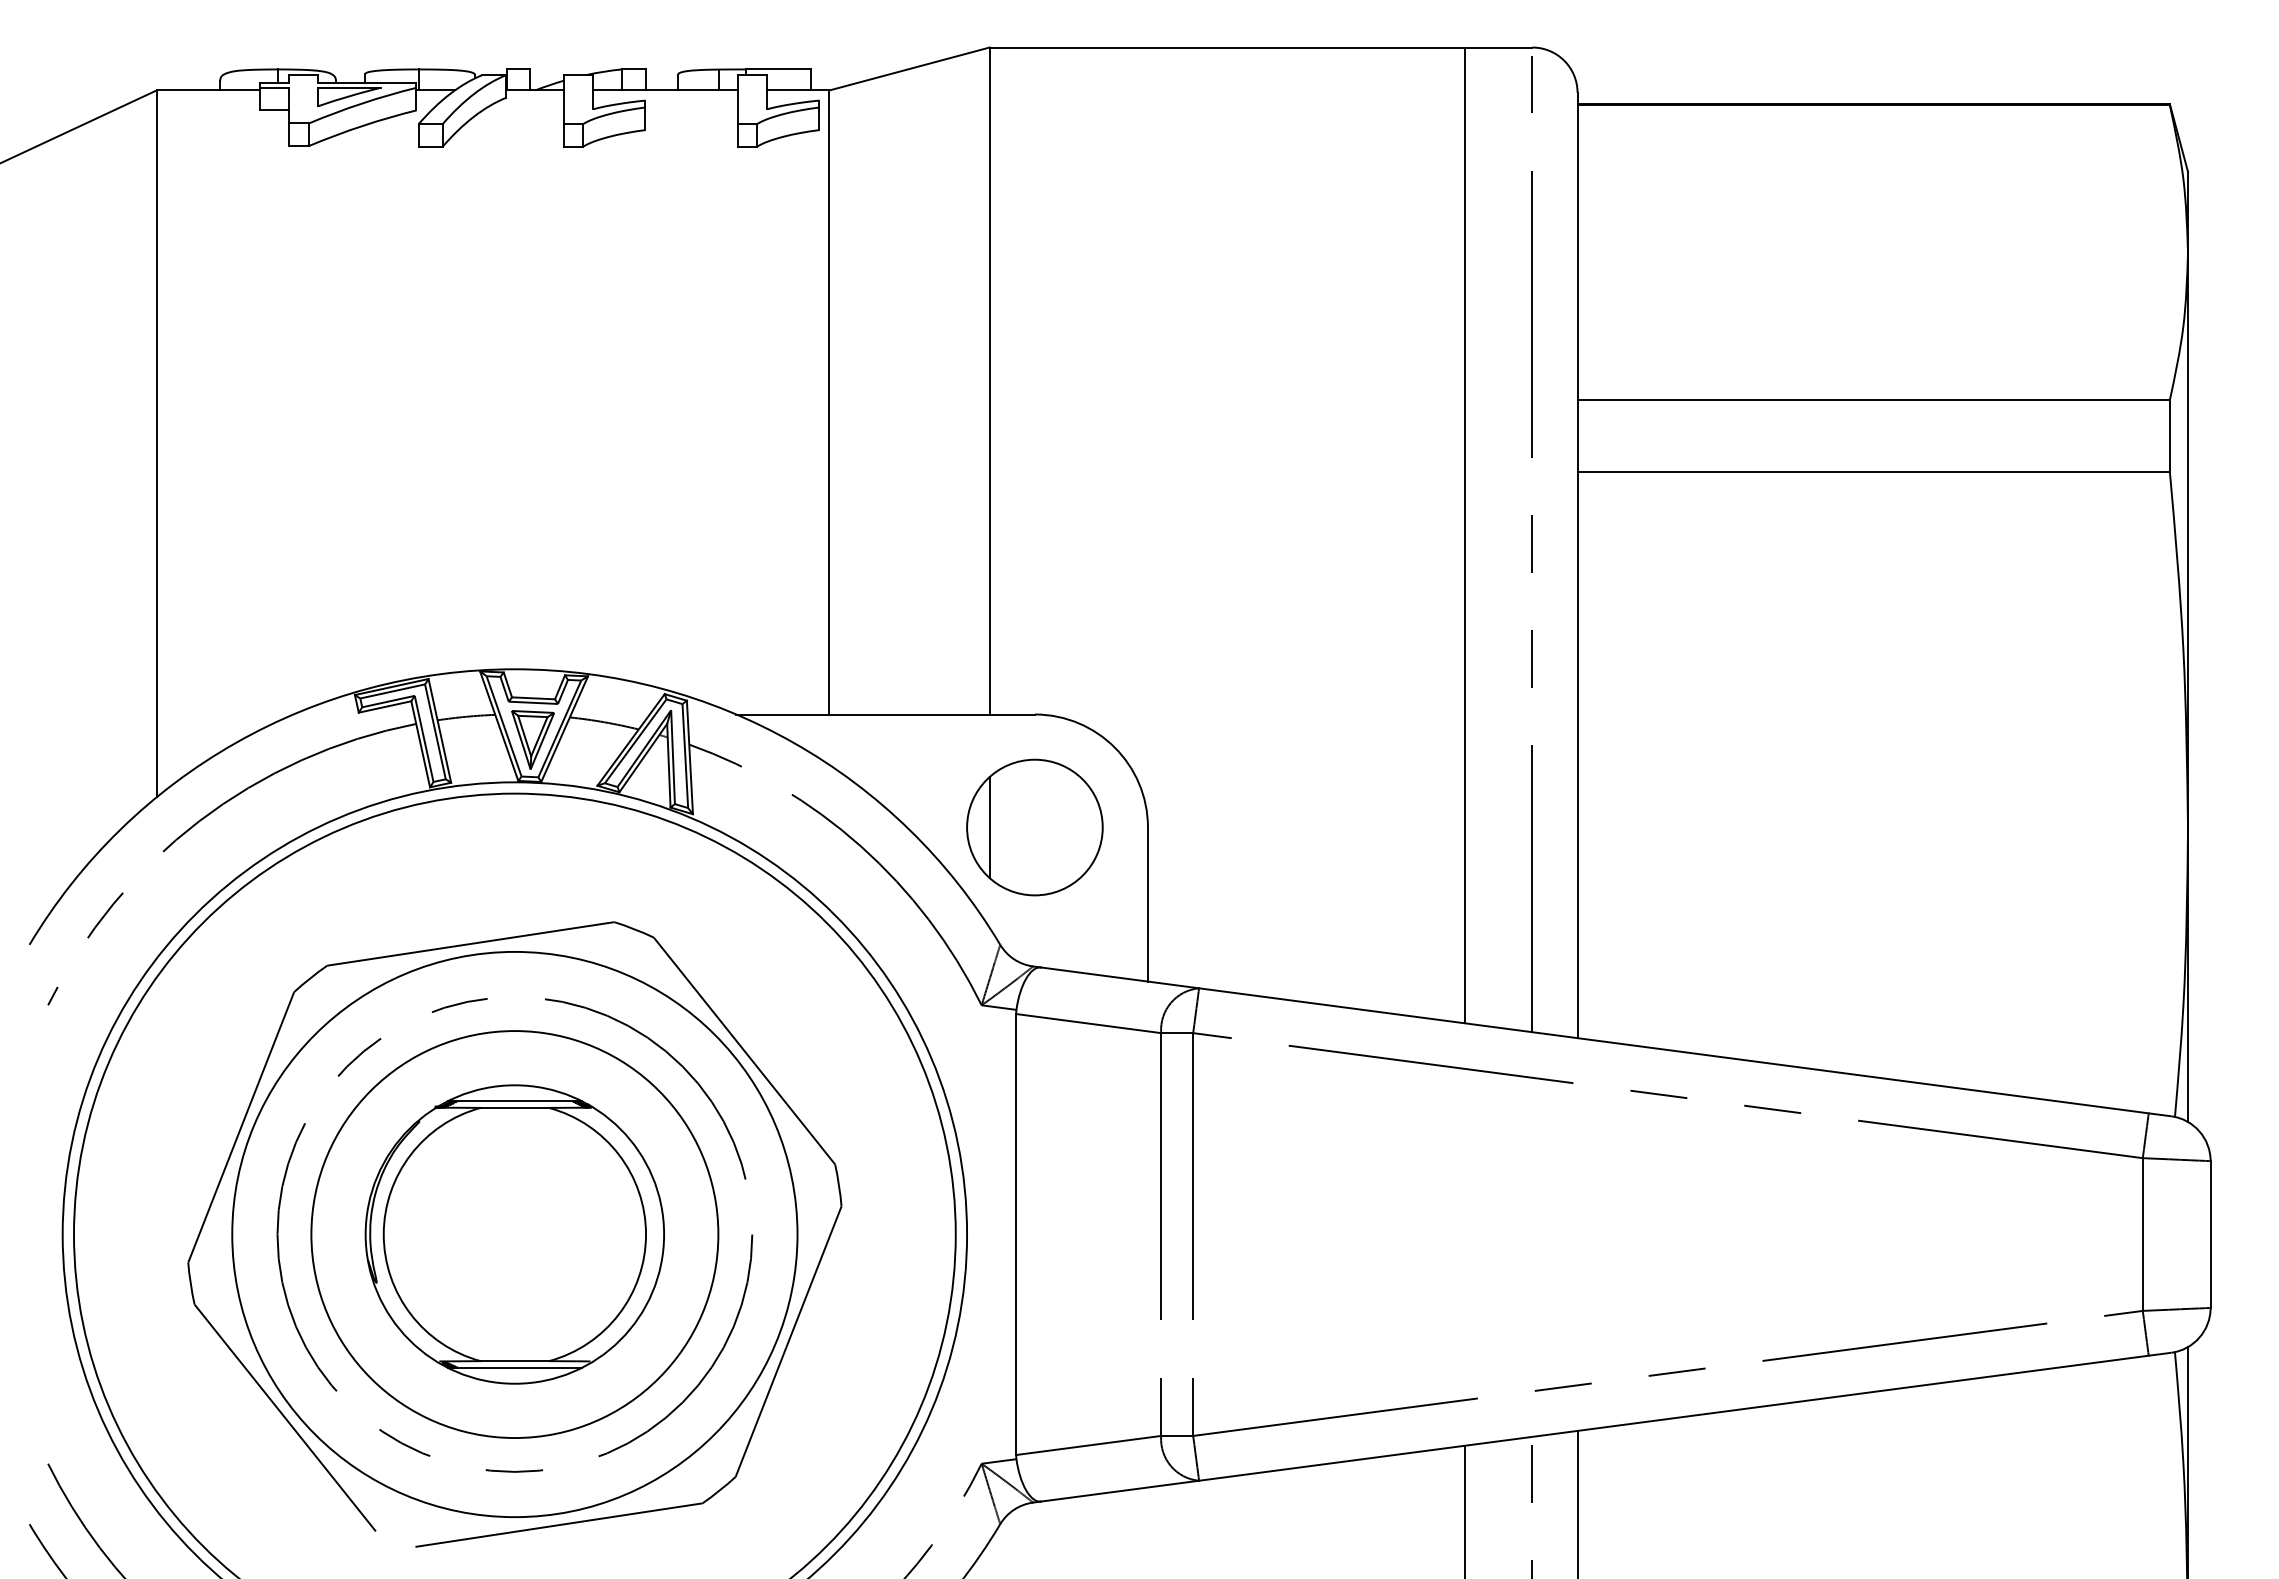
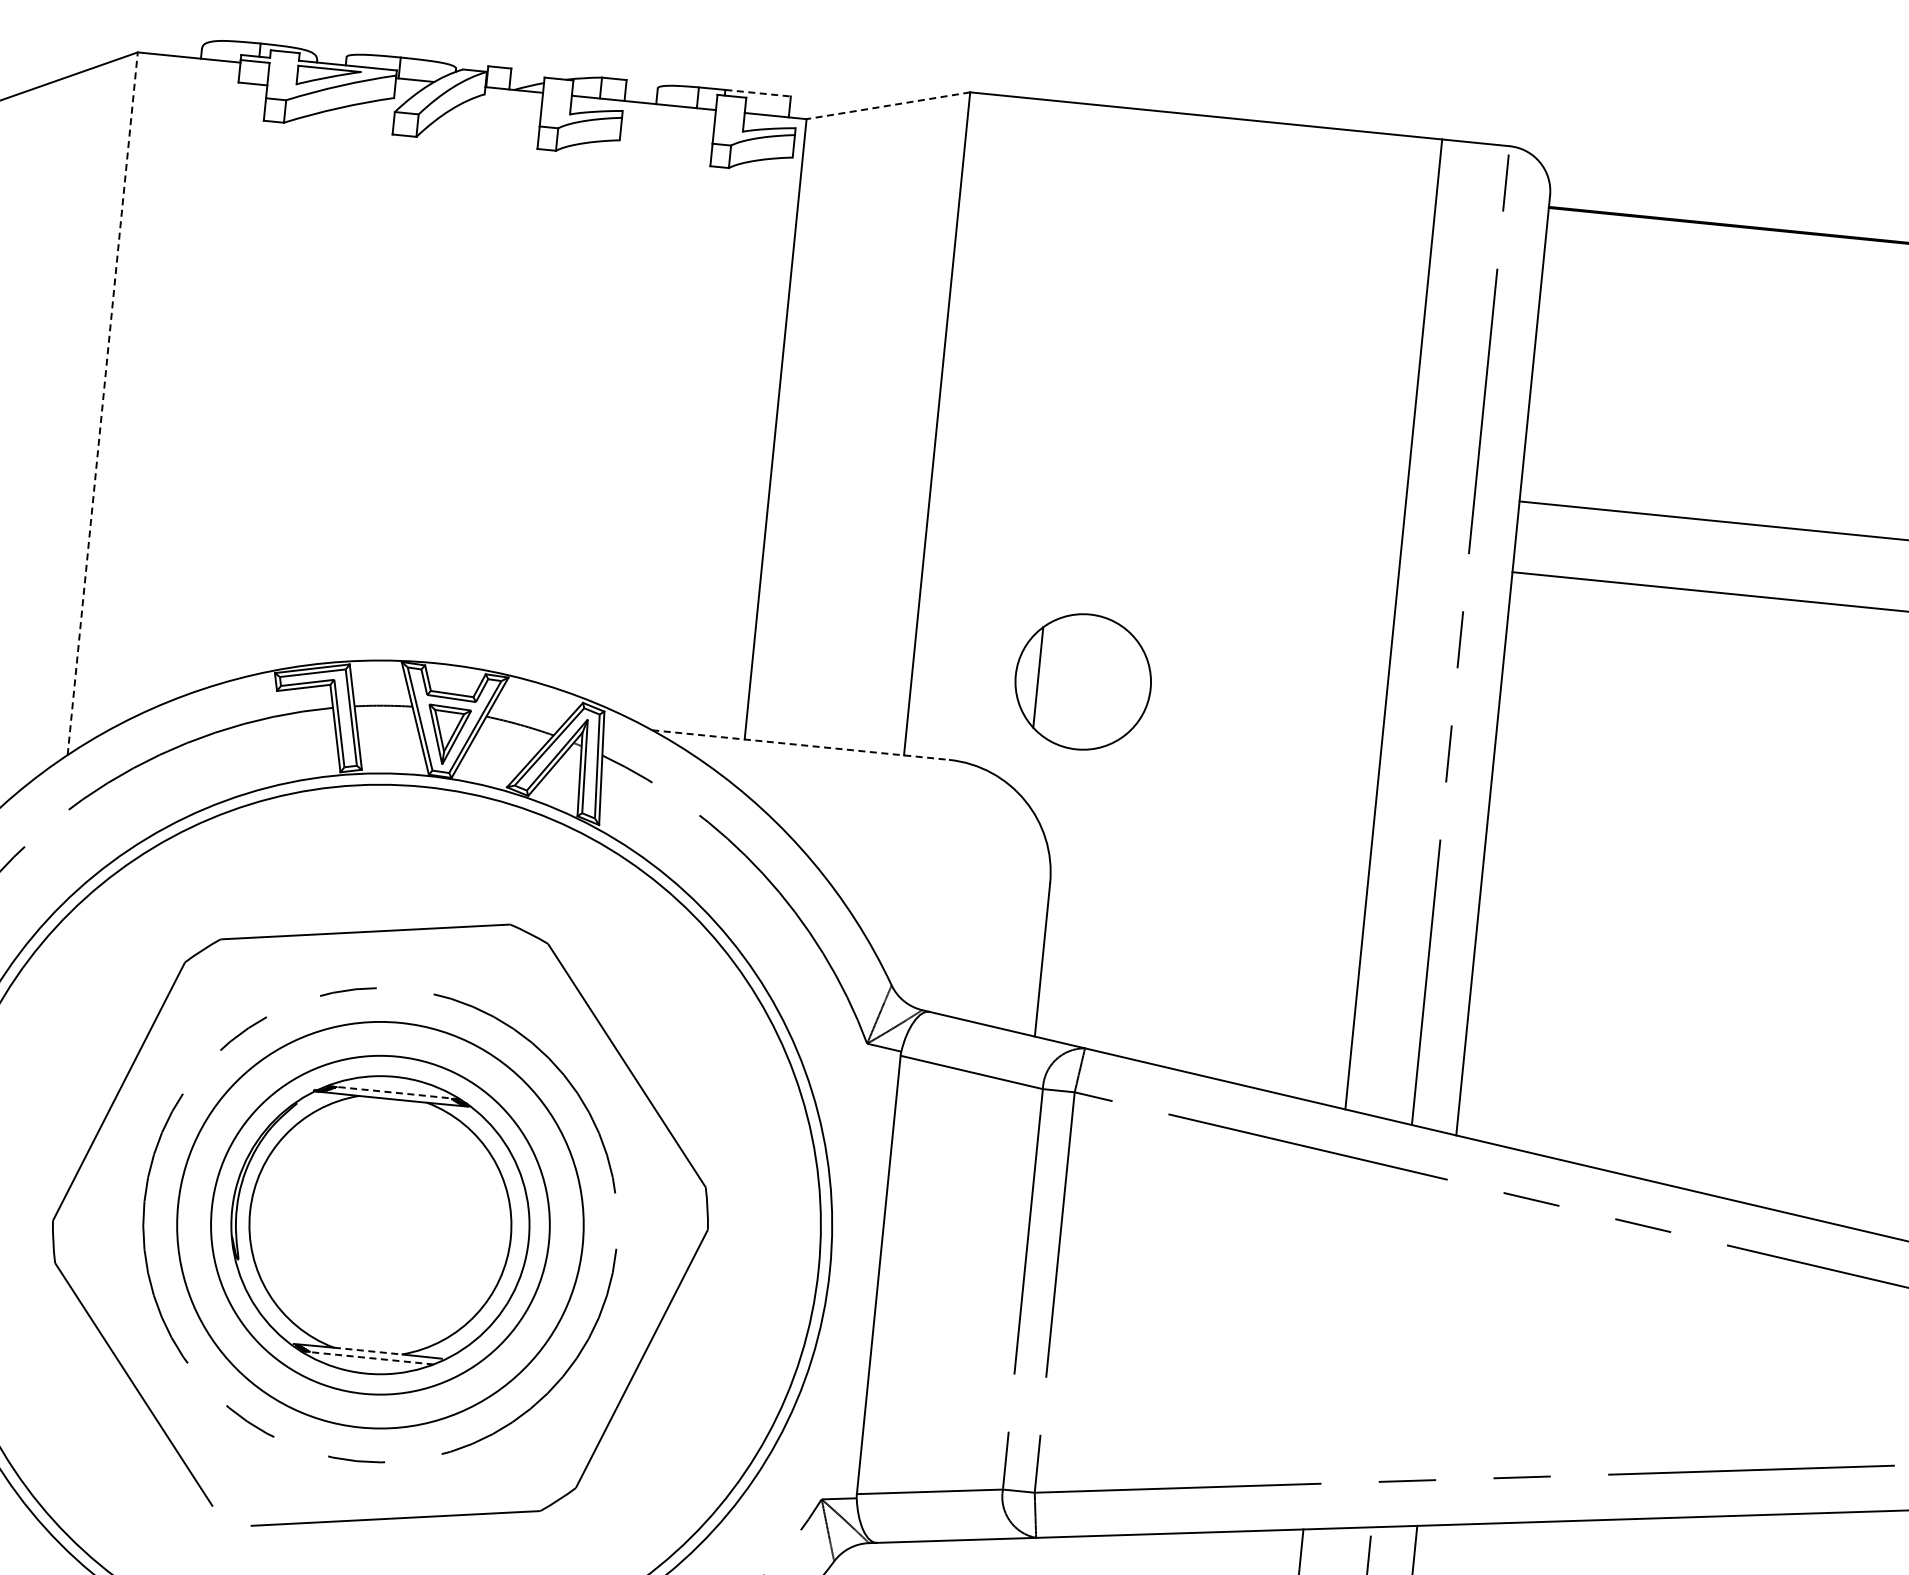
line: (778, 69) -> (758, 93), solid -> dashed
line: (909, 69) -> (888, 106), solid -> dashed
line: (156, 443) -> (102, 403), solid -> dashed
line: (886, 714) -> (801, 745), solid -> dashed
part: (1034, 827) -> (1082, 681), moved
line: (514, 1101) -> (393, 1092), solid -> dashed
circle: (514, 1234) -> (380, 1225), size x0.6
line: (515, 1361) -> (368, 1351), solid -> dashed
line: (514, 1367) -> (366, 1357), solid -> dashed

